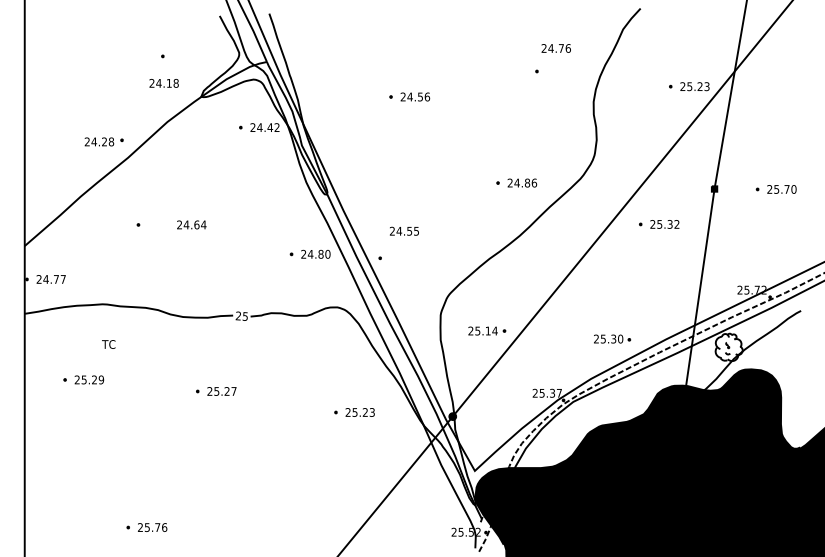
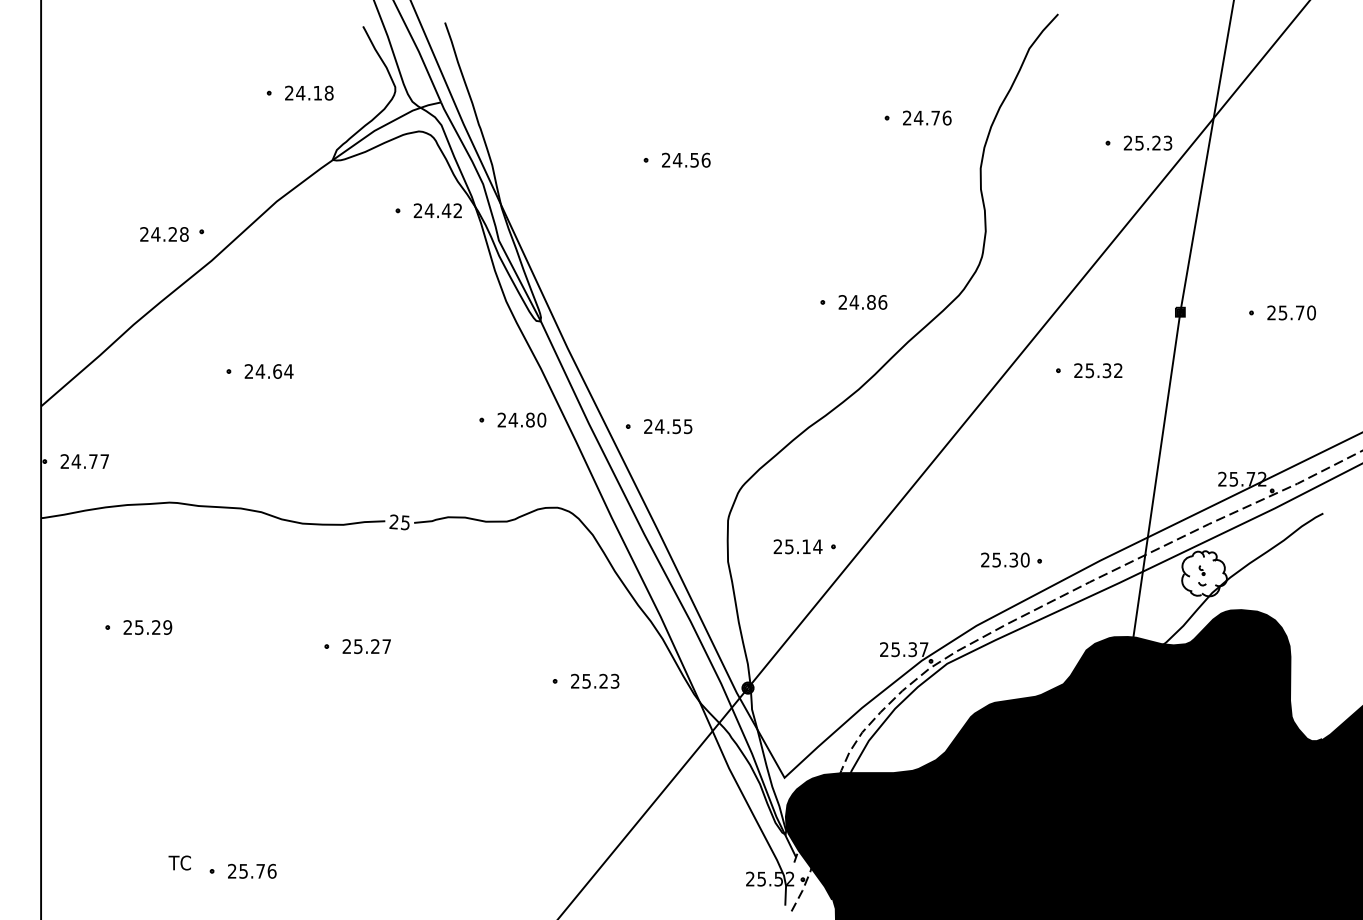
text: (555, 48) -> (925, 118), moved
text: (163, 83) -> (308, 93), moved
text: (191, 224) -> (268, 370), moved
text: (404, 230) -> (668, 425), moved
text: (108, 344) -> (179, 862), moved

